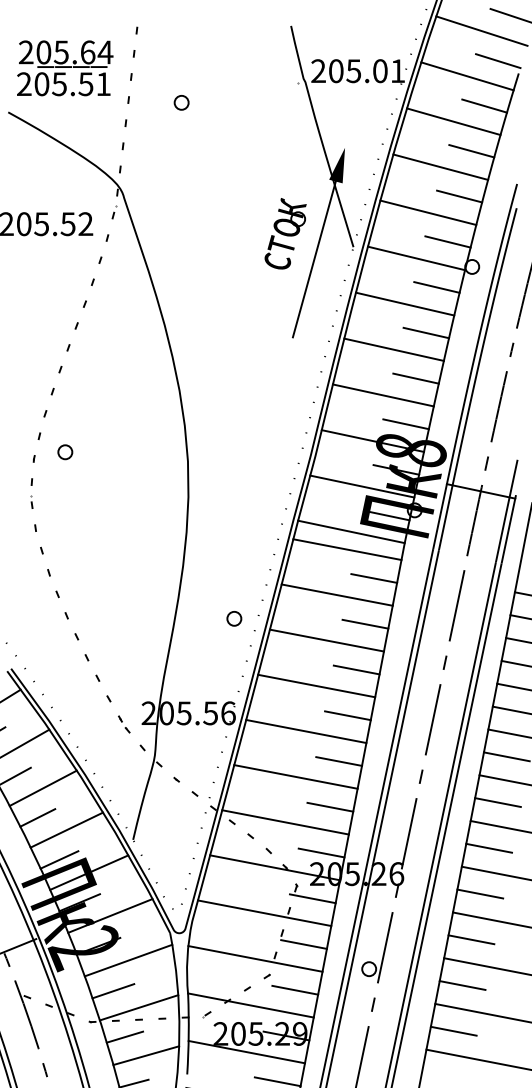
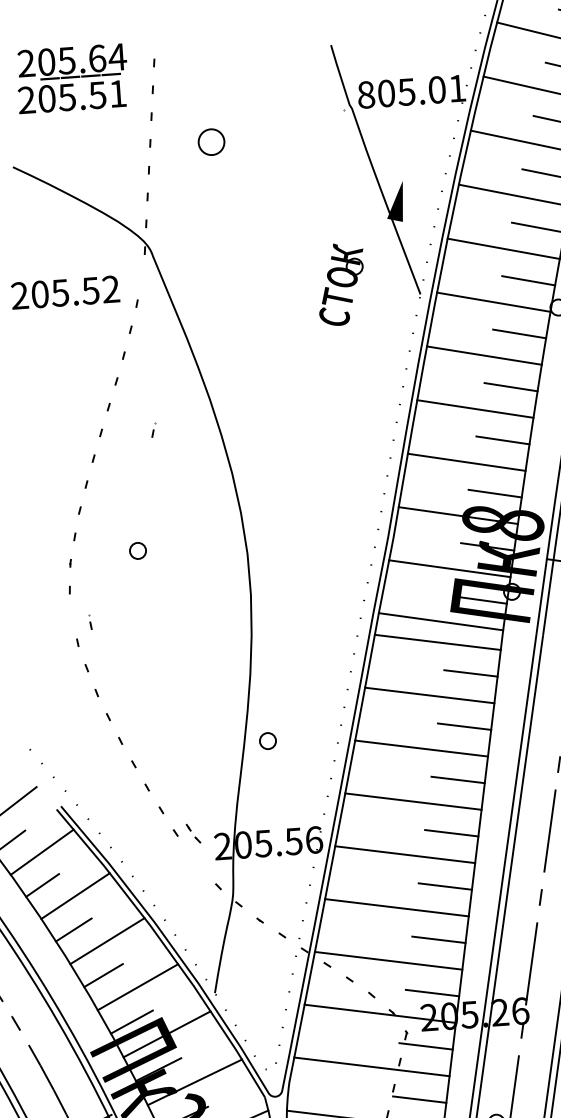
text: (65, 68) -> (72, 78), moved
text: (318, 71) -> (366, 95), 205.01 -> 805.01
part: (181, 102) -> (211, 141), size x1.6
part: (114, 212) -> (154, 429), moved
line: (315, 251) -> (377, 302), removed
part: (65, 452) -> (138, 551), moved
part: (31, 501) -> (90, 621), moved
part: (234, 618) -> (268, 740), moved
part: (124, 724) -> (193, 833), moved

